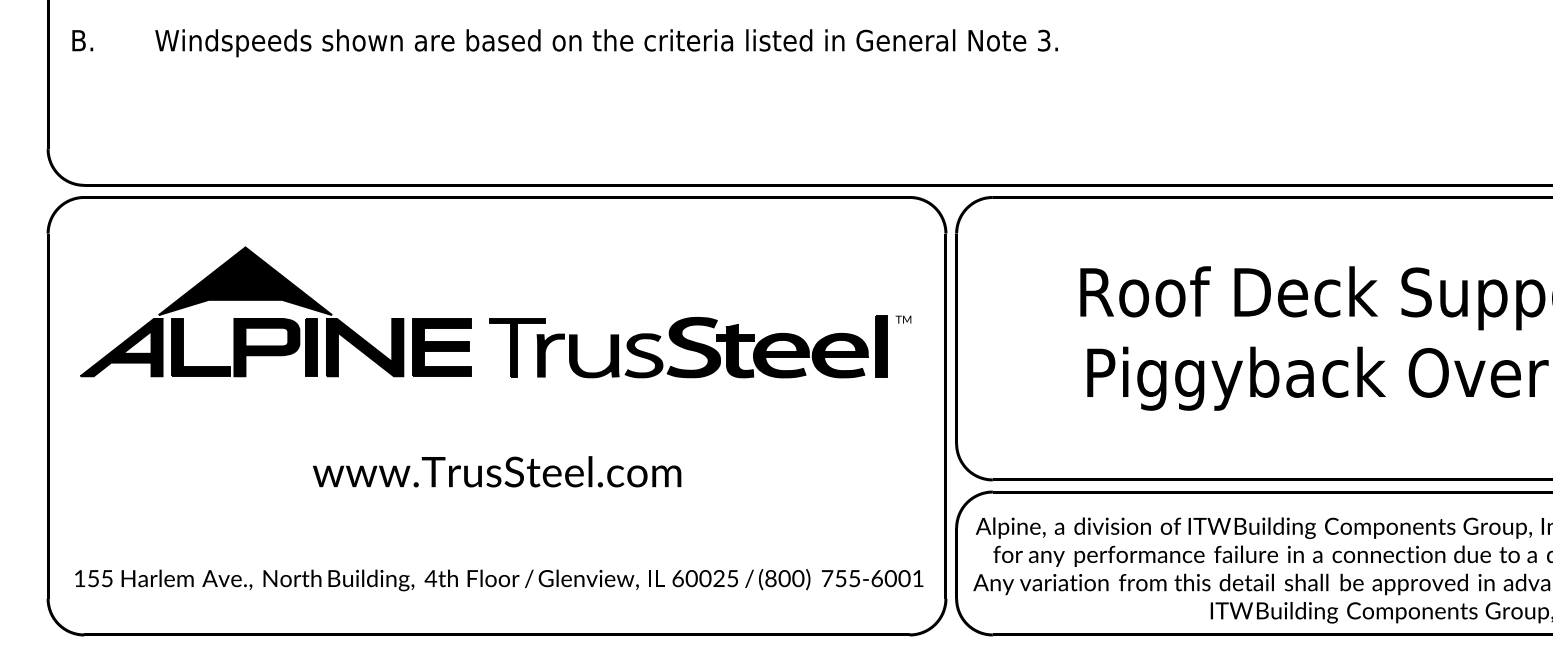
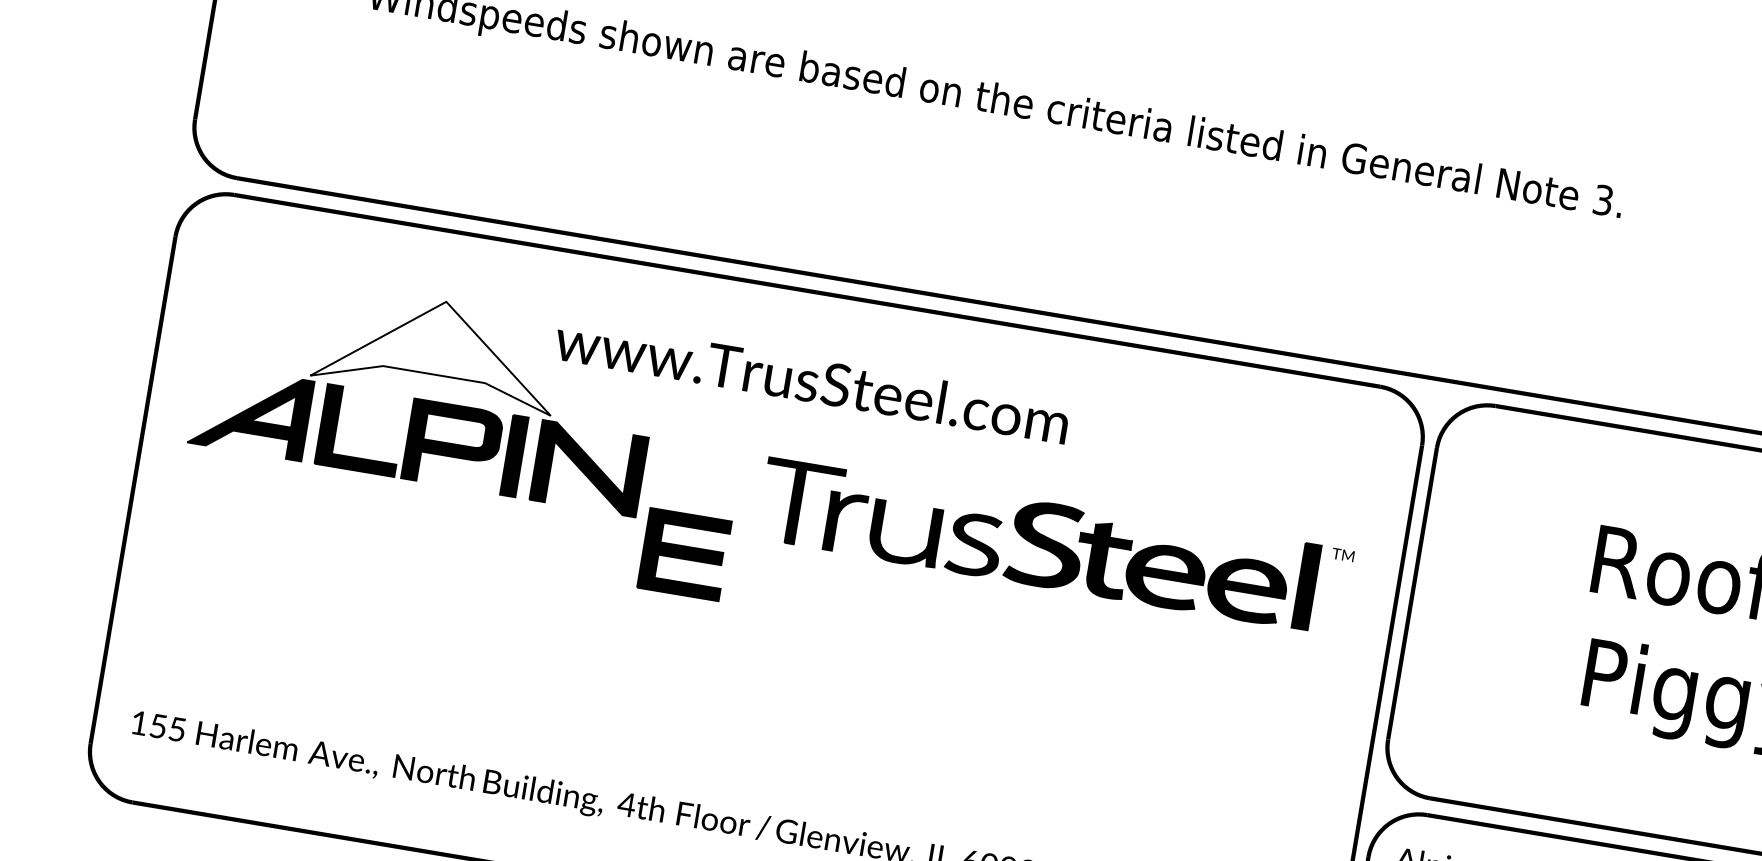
fill: (245, 281) -> (438, 349), removed
part: (441, 347) -> (683, 554), moved
text: (497, 471) -> (812, 380), moved

